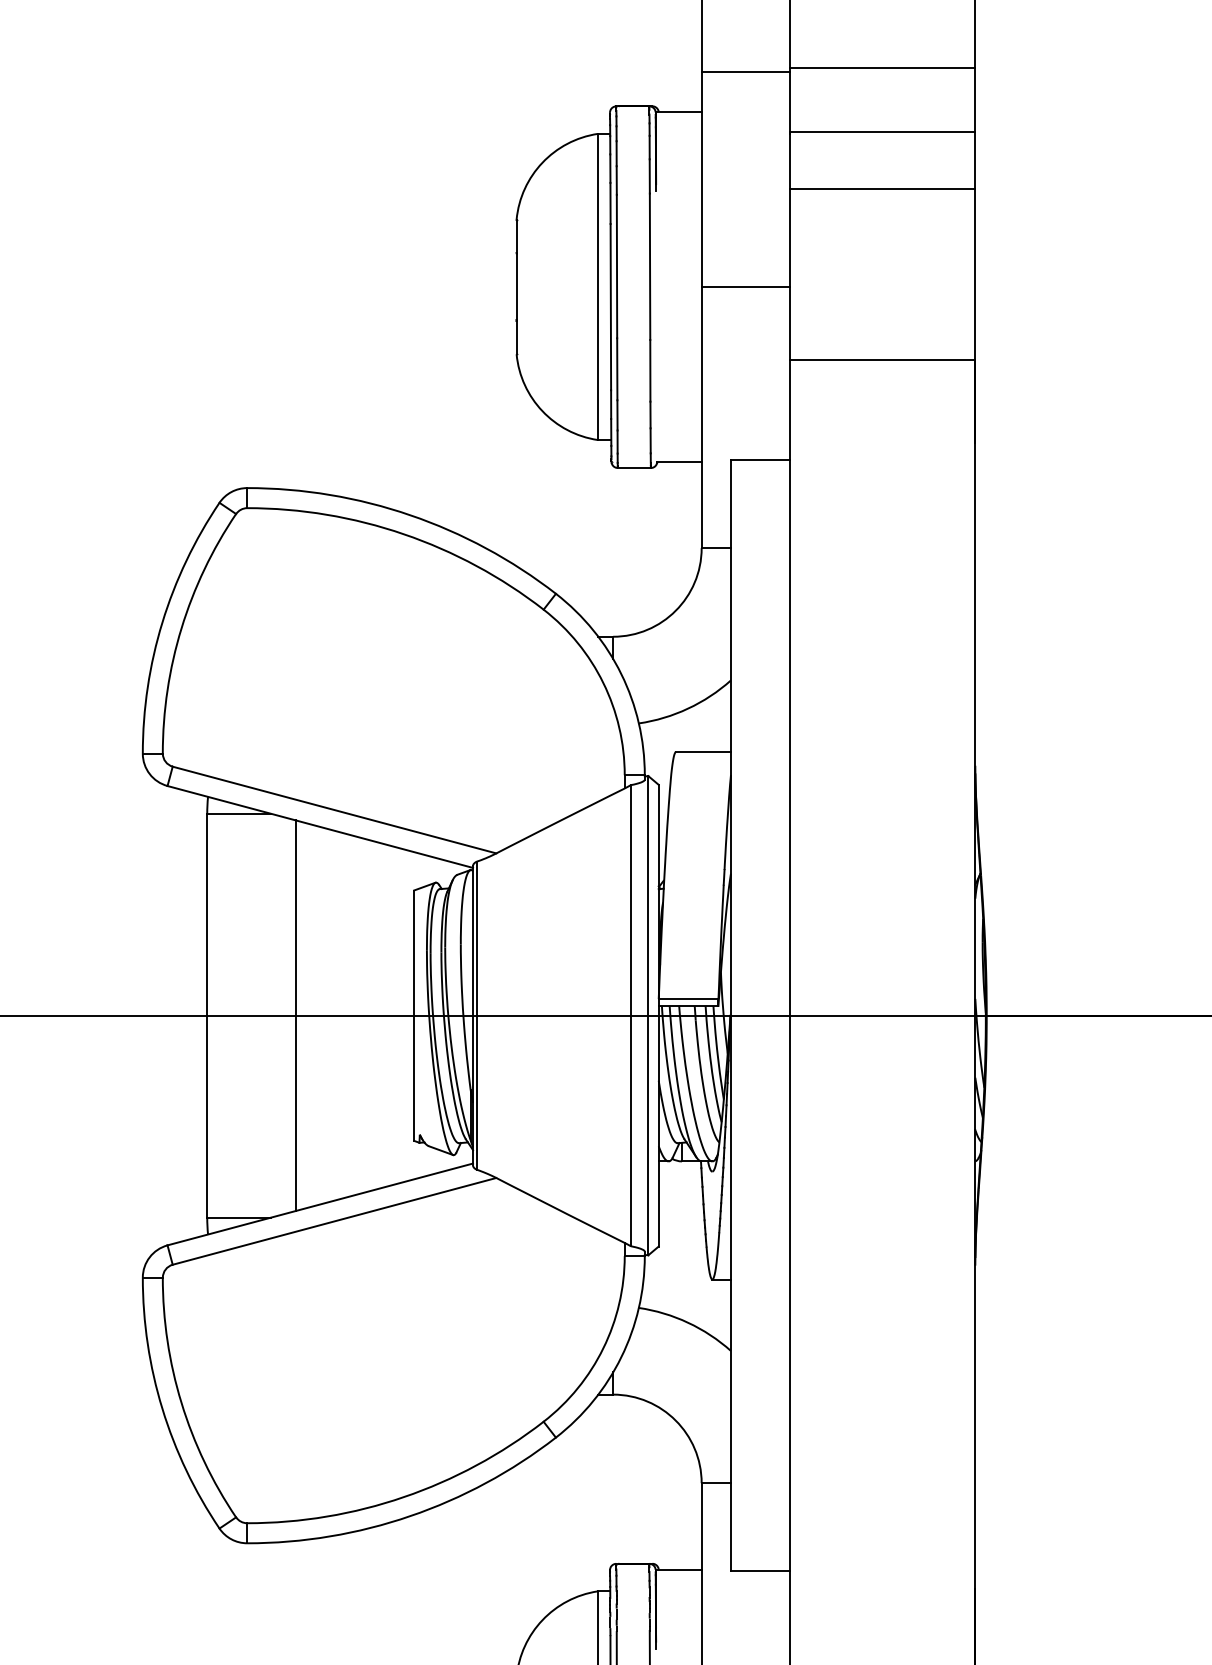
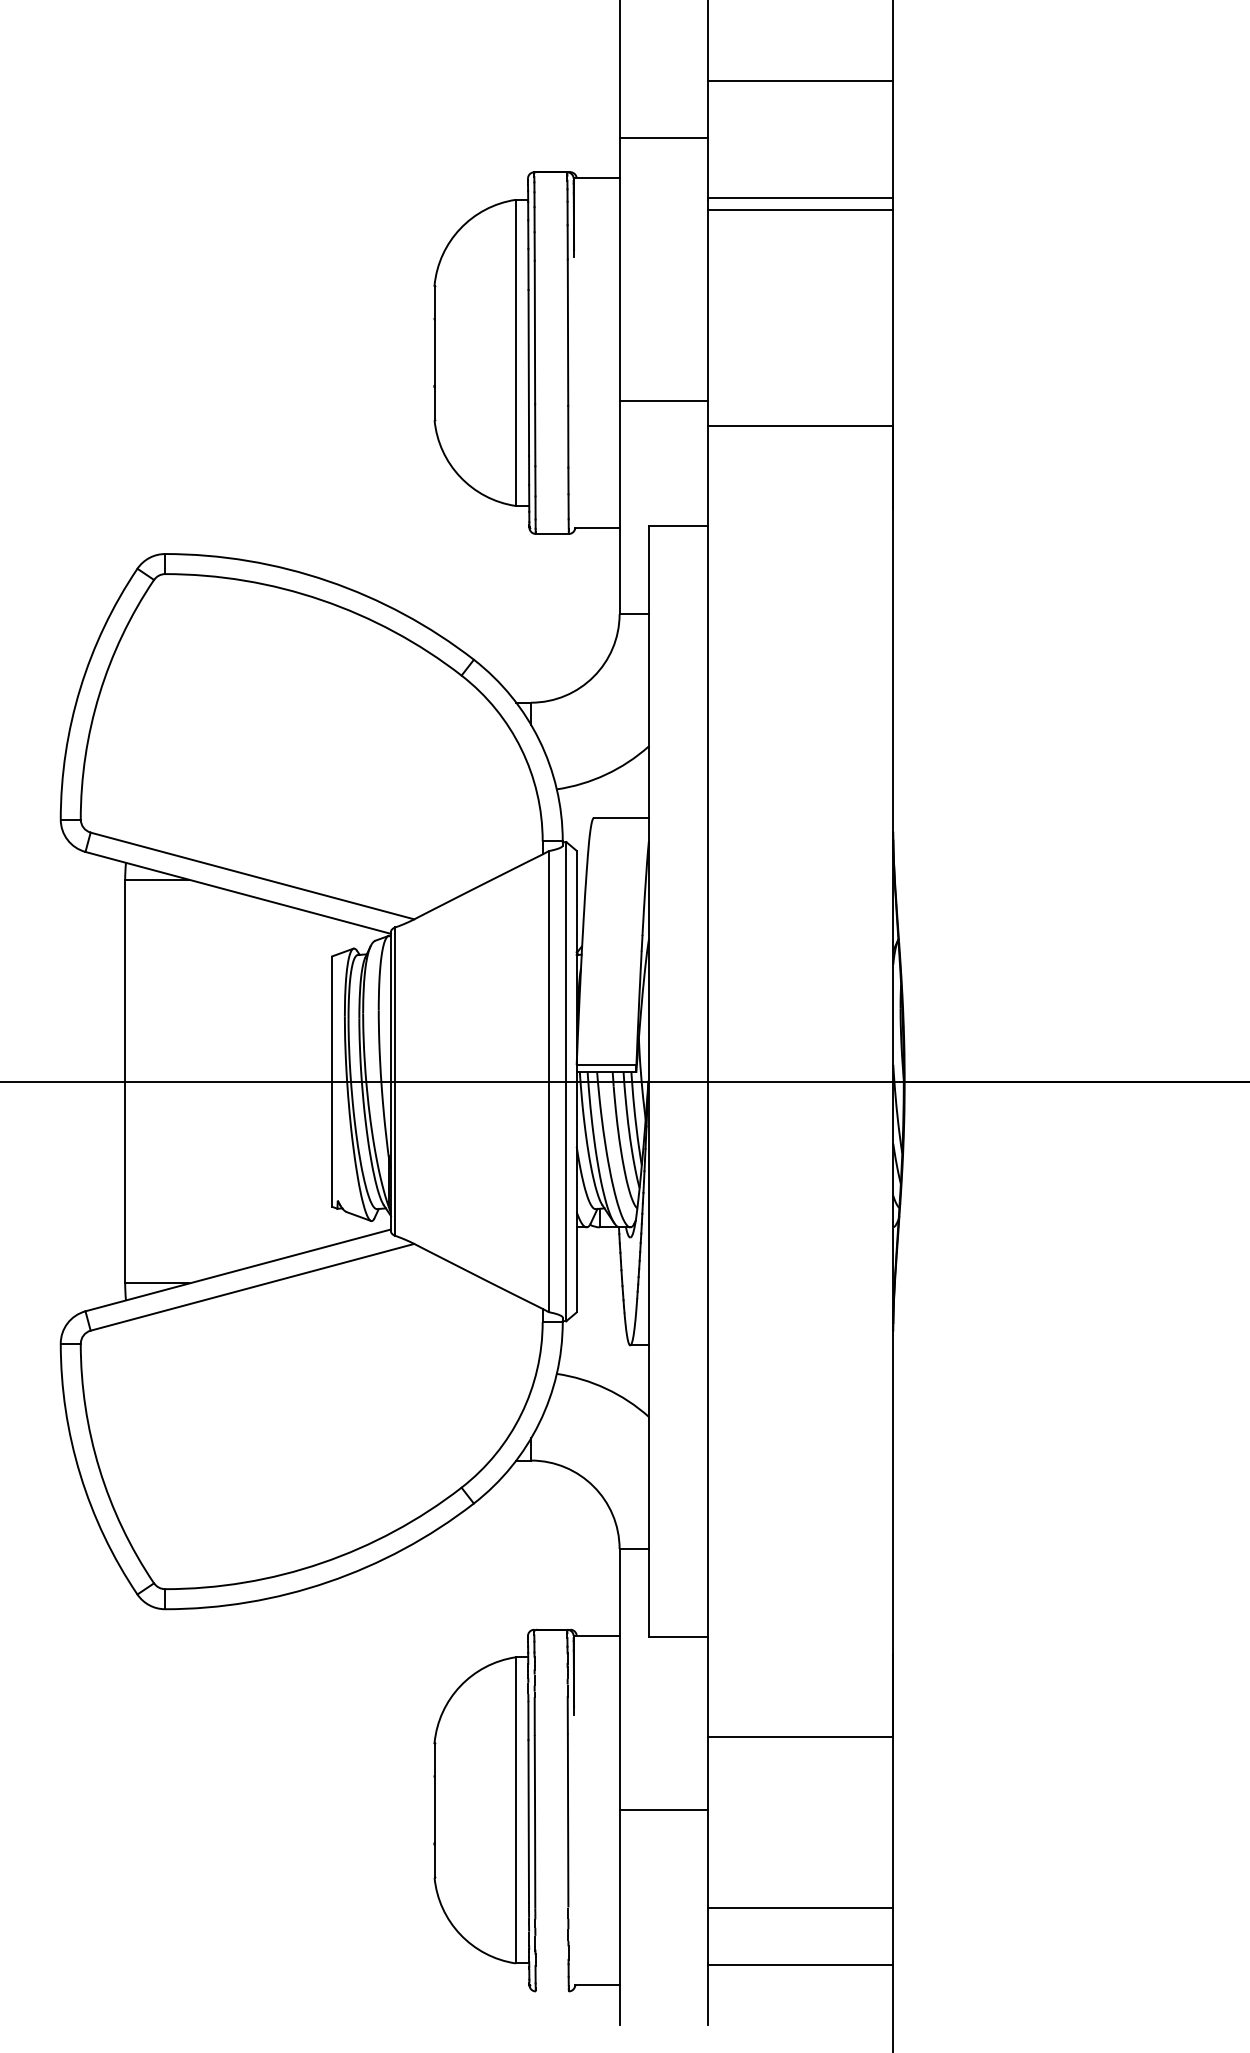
line: (882, 68) -> (800, 81), moved
line: (882, 189) -> (800, 210), moved
line: (745, 286) -> (663, 400), moved
line: (295, 1015) -> (213, 1081), removed

